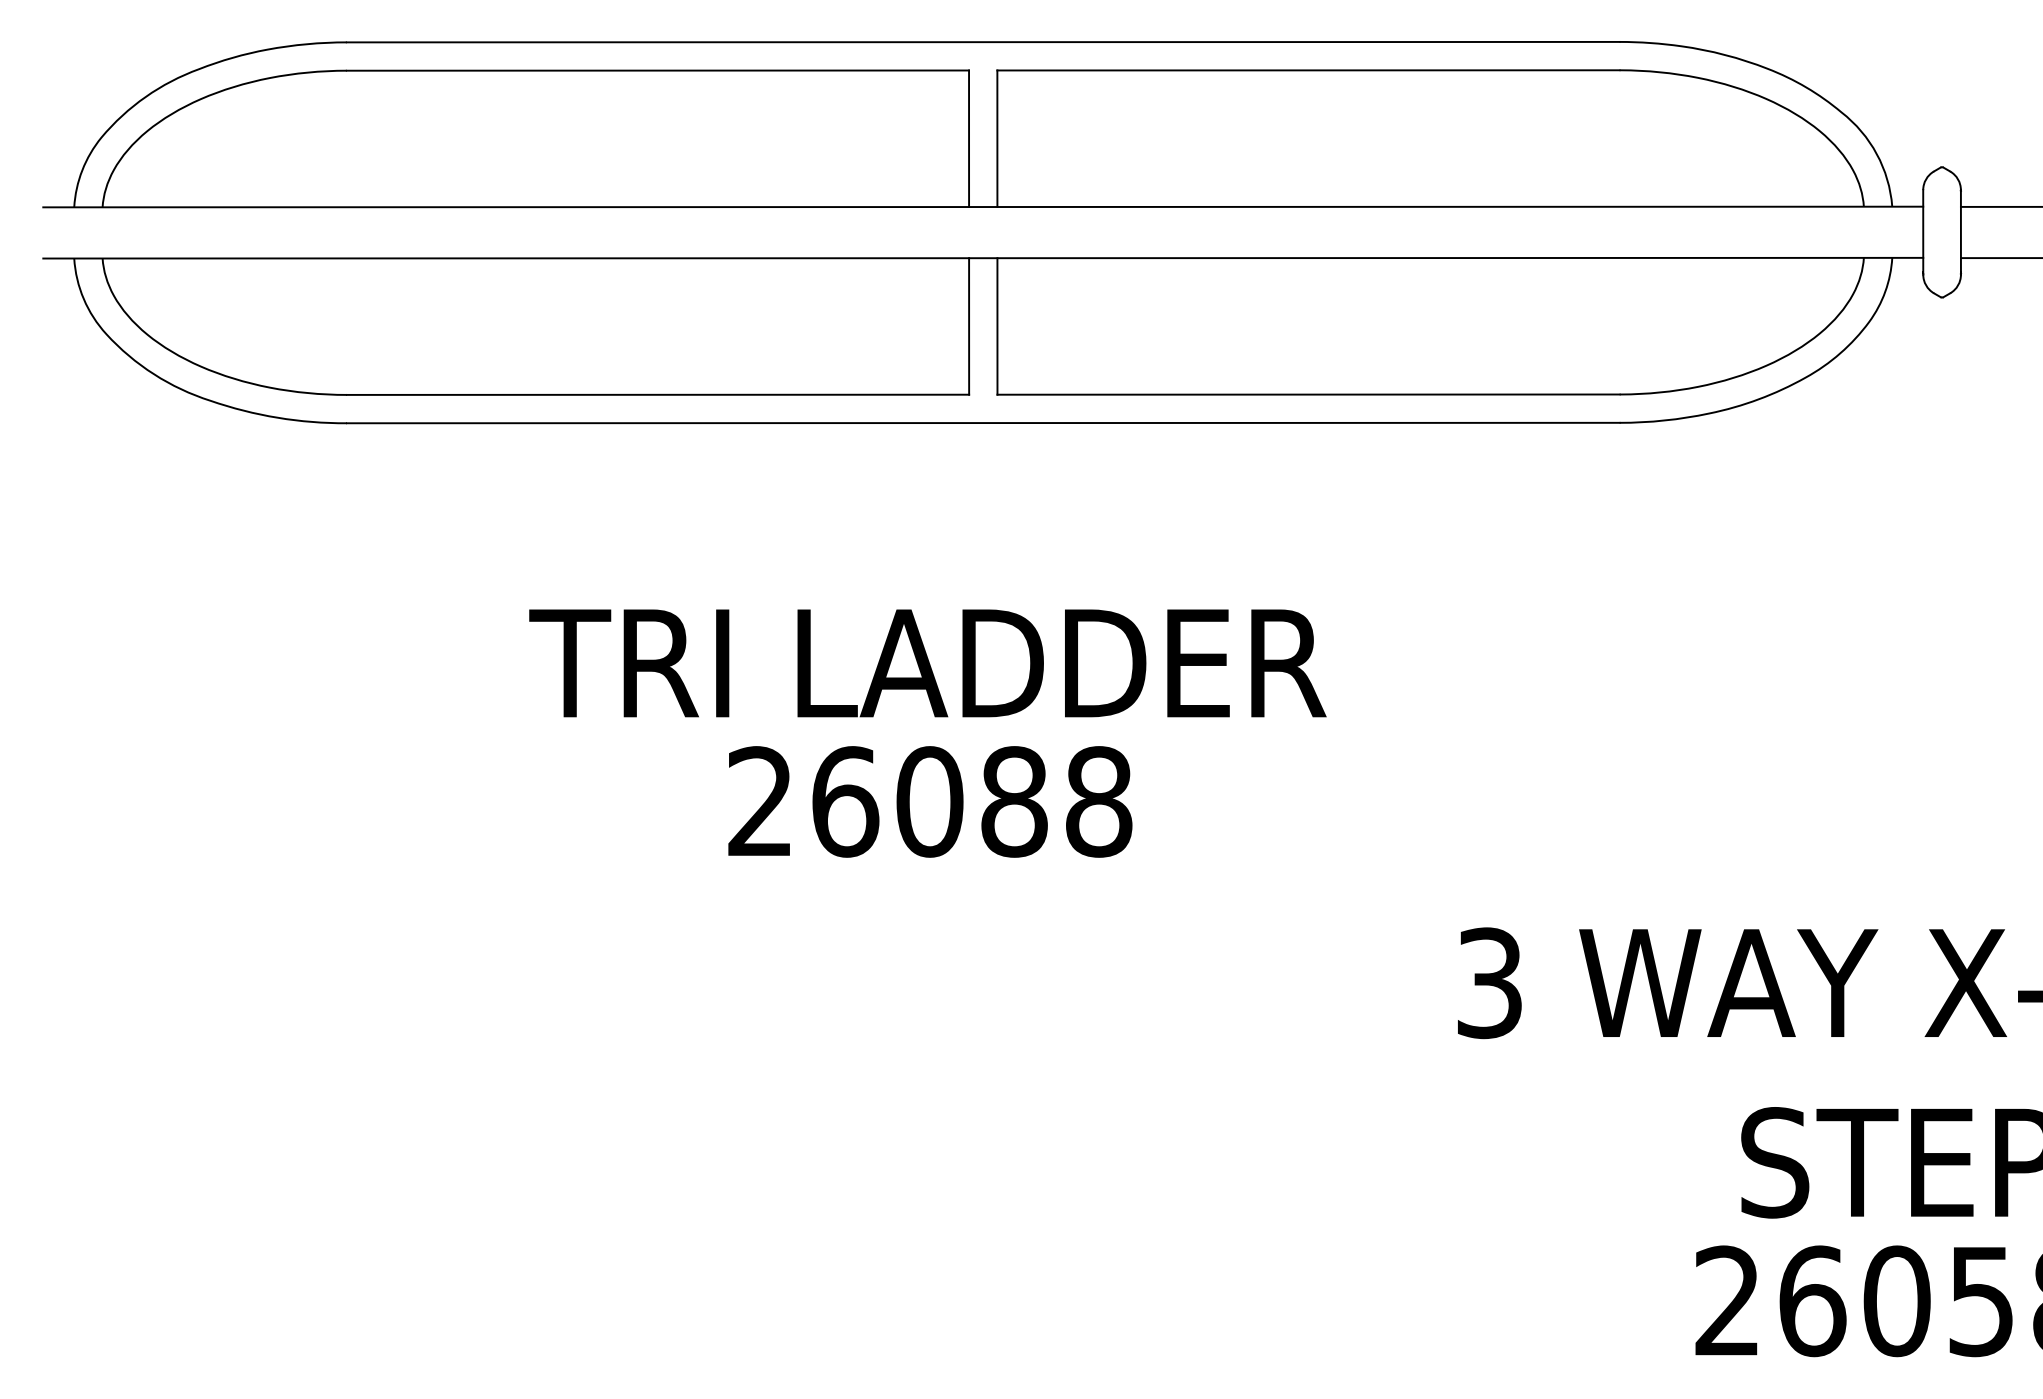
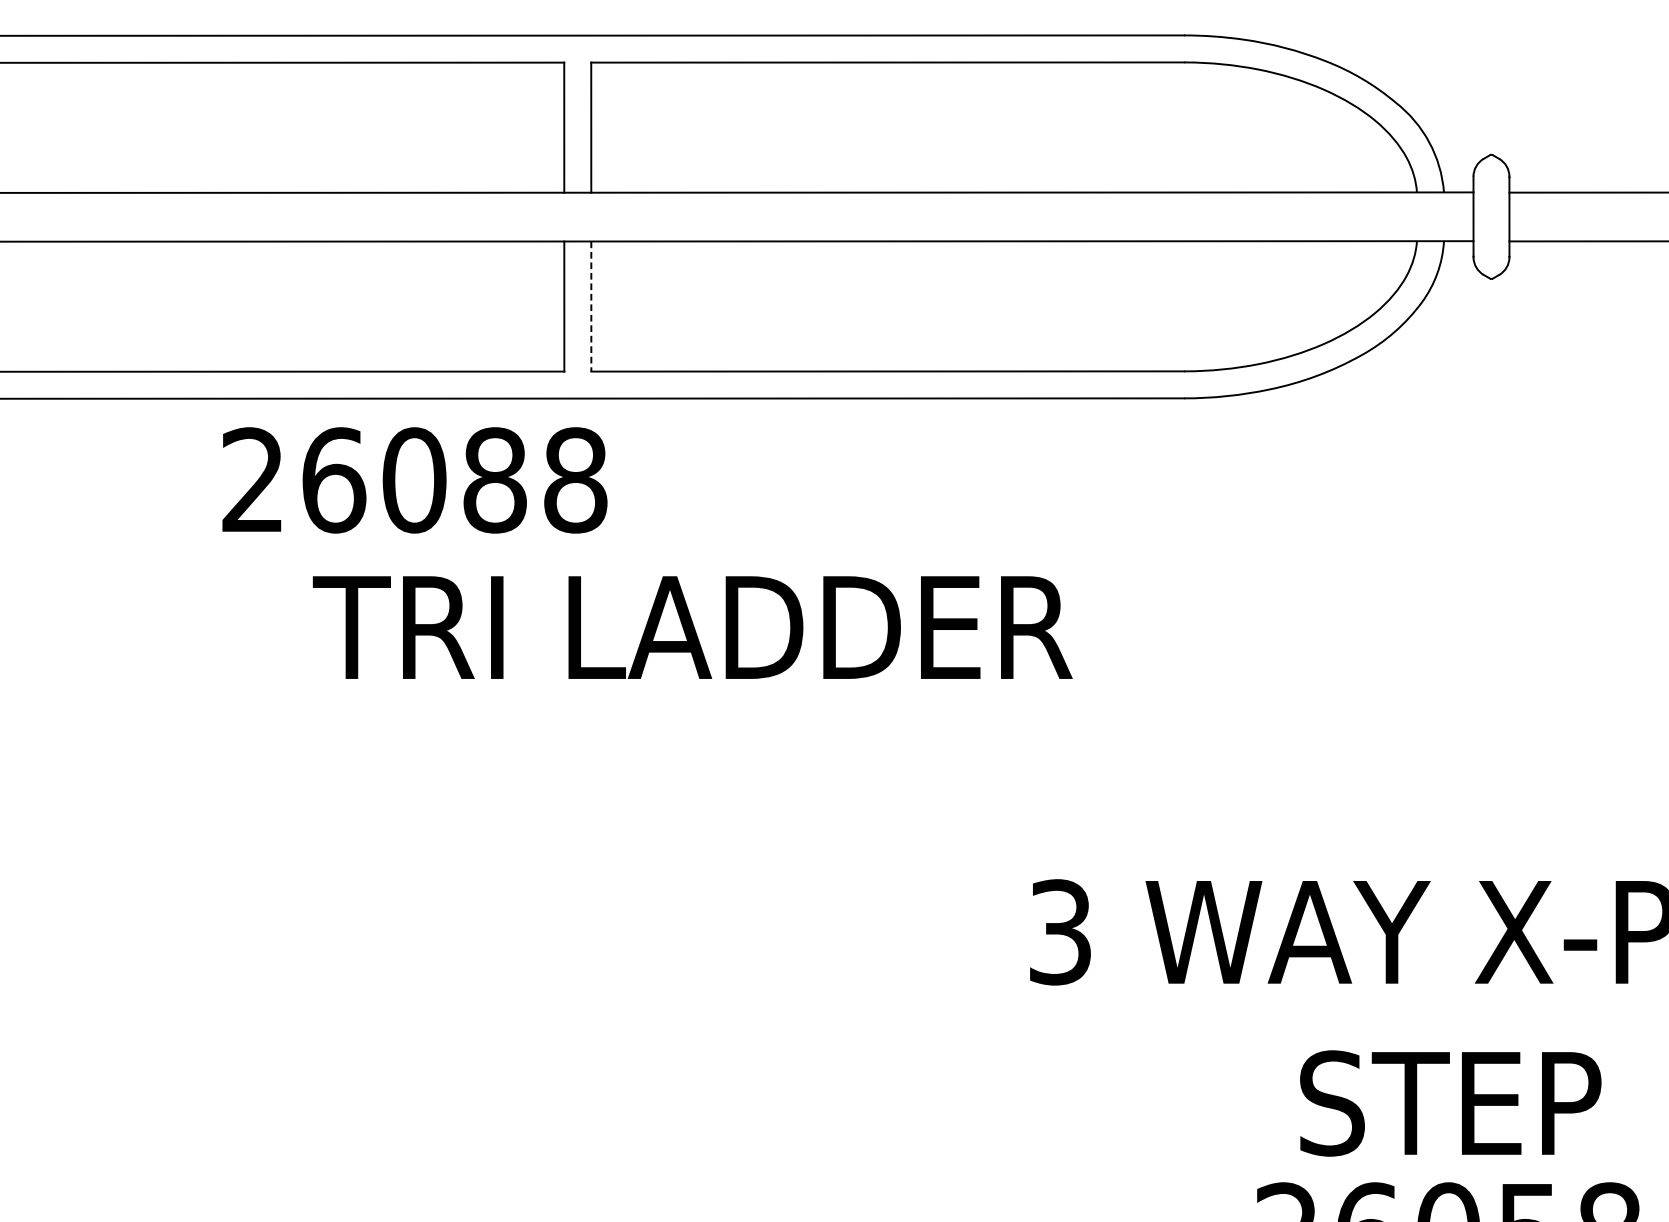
line: (997, 326) -> (591, 306), solid -> dashed
text: (927, 663) -> (692, 627), moved
text: (930, 801) -> (415, 480), moved

